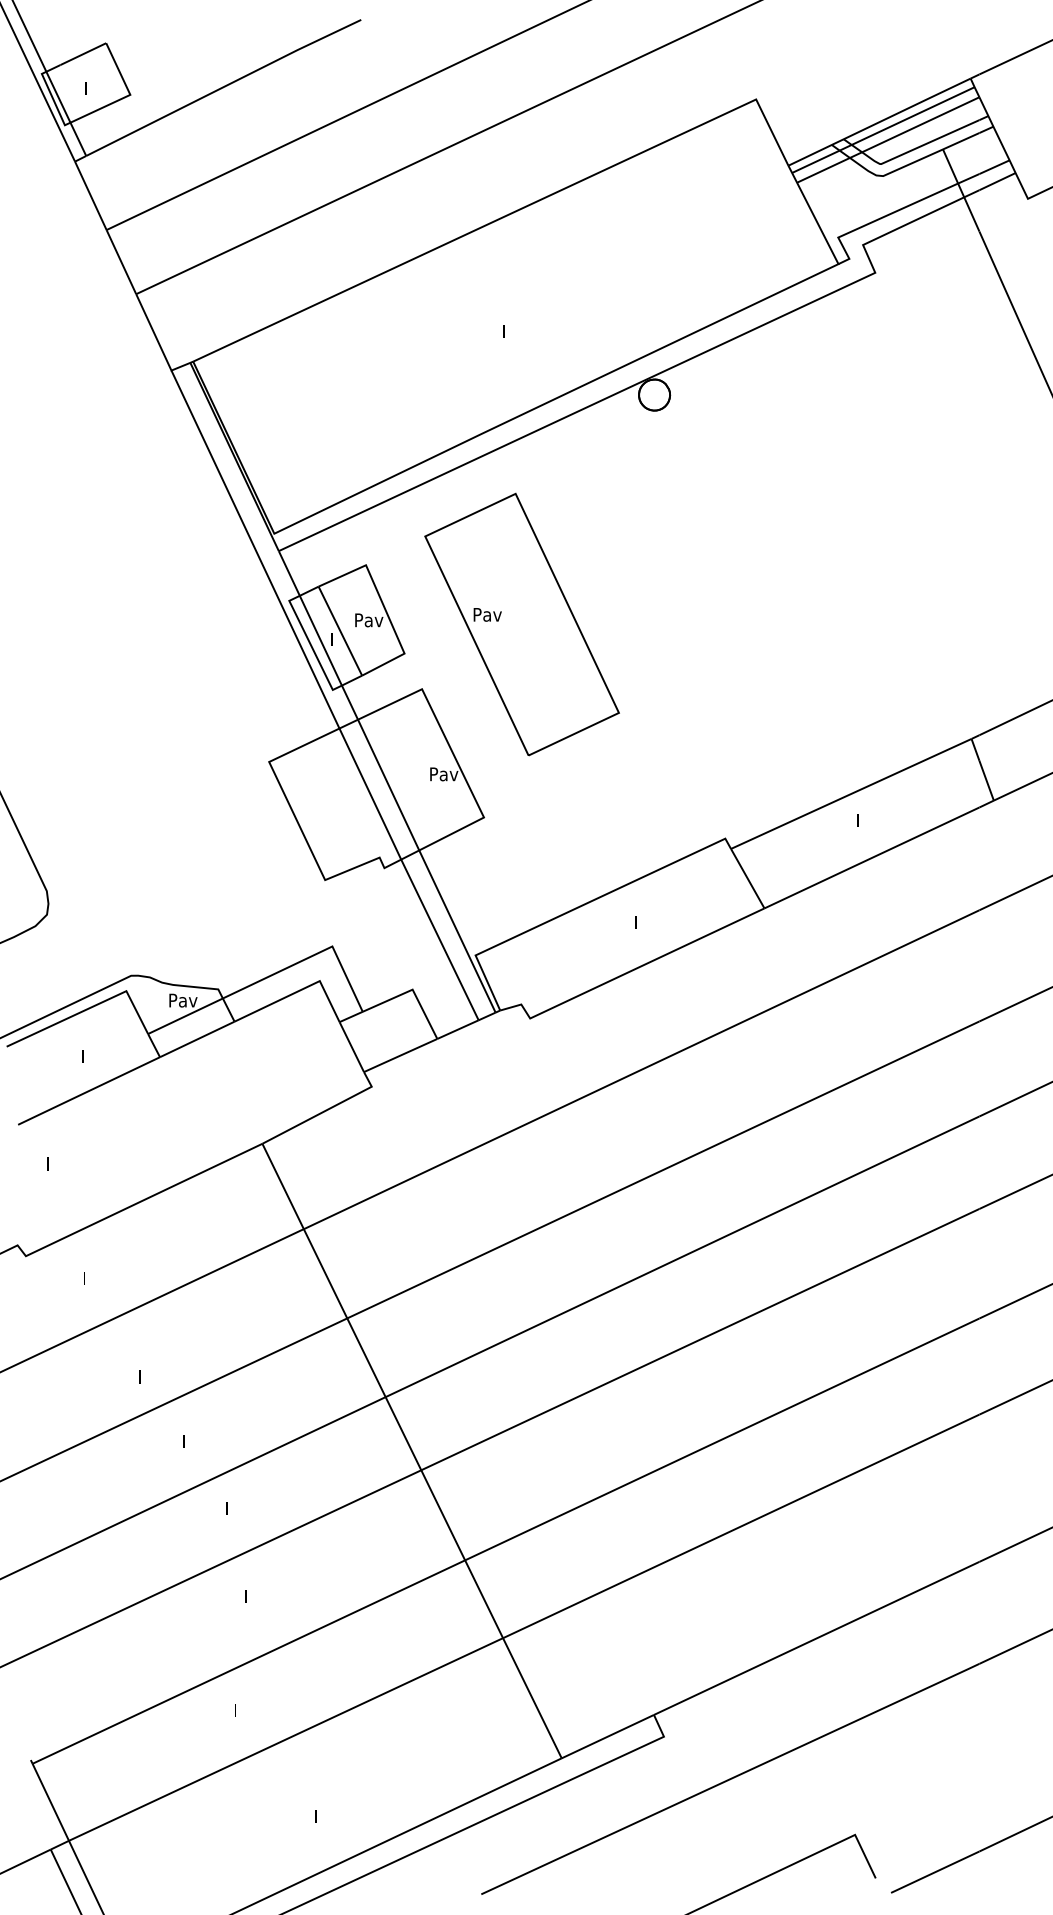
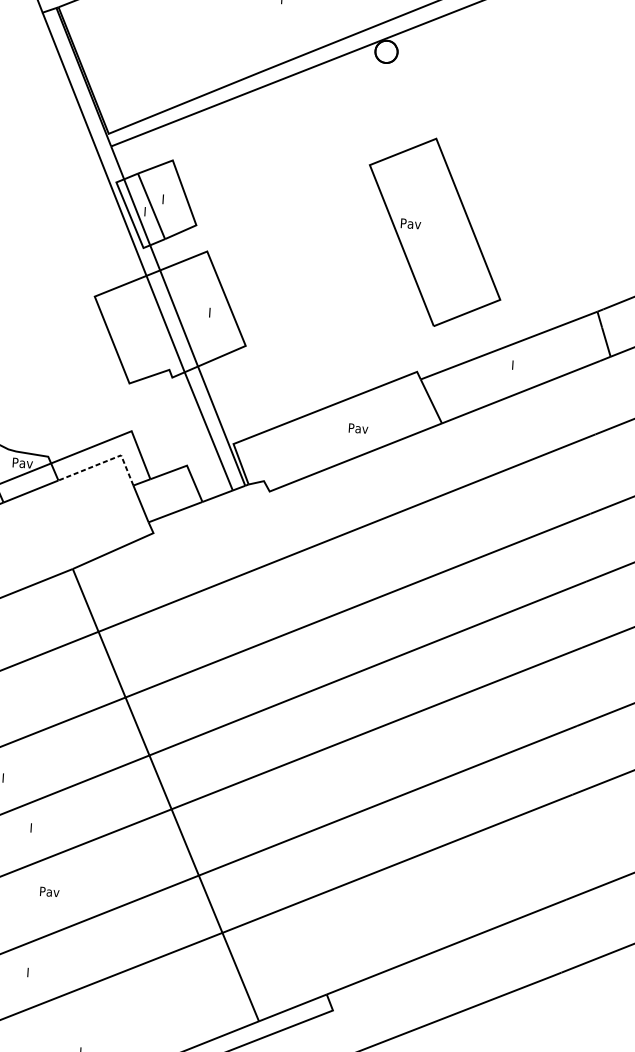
text: (369, 620) -> (172, 200), Pav -> I
part: (521, 624) -> (434, 232), moved
text: (444, 774) -> (219, 313), Pav -> I
text: (648, 922) -> (358, 428), I -> Pav
line: (298, 991) -> (105, 461), solid -> dashed
text: (258, 1595) -> (49, 891), I -> Pav

